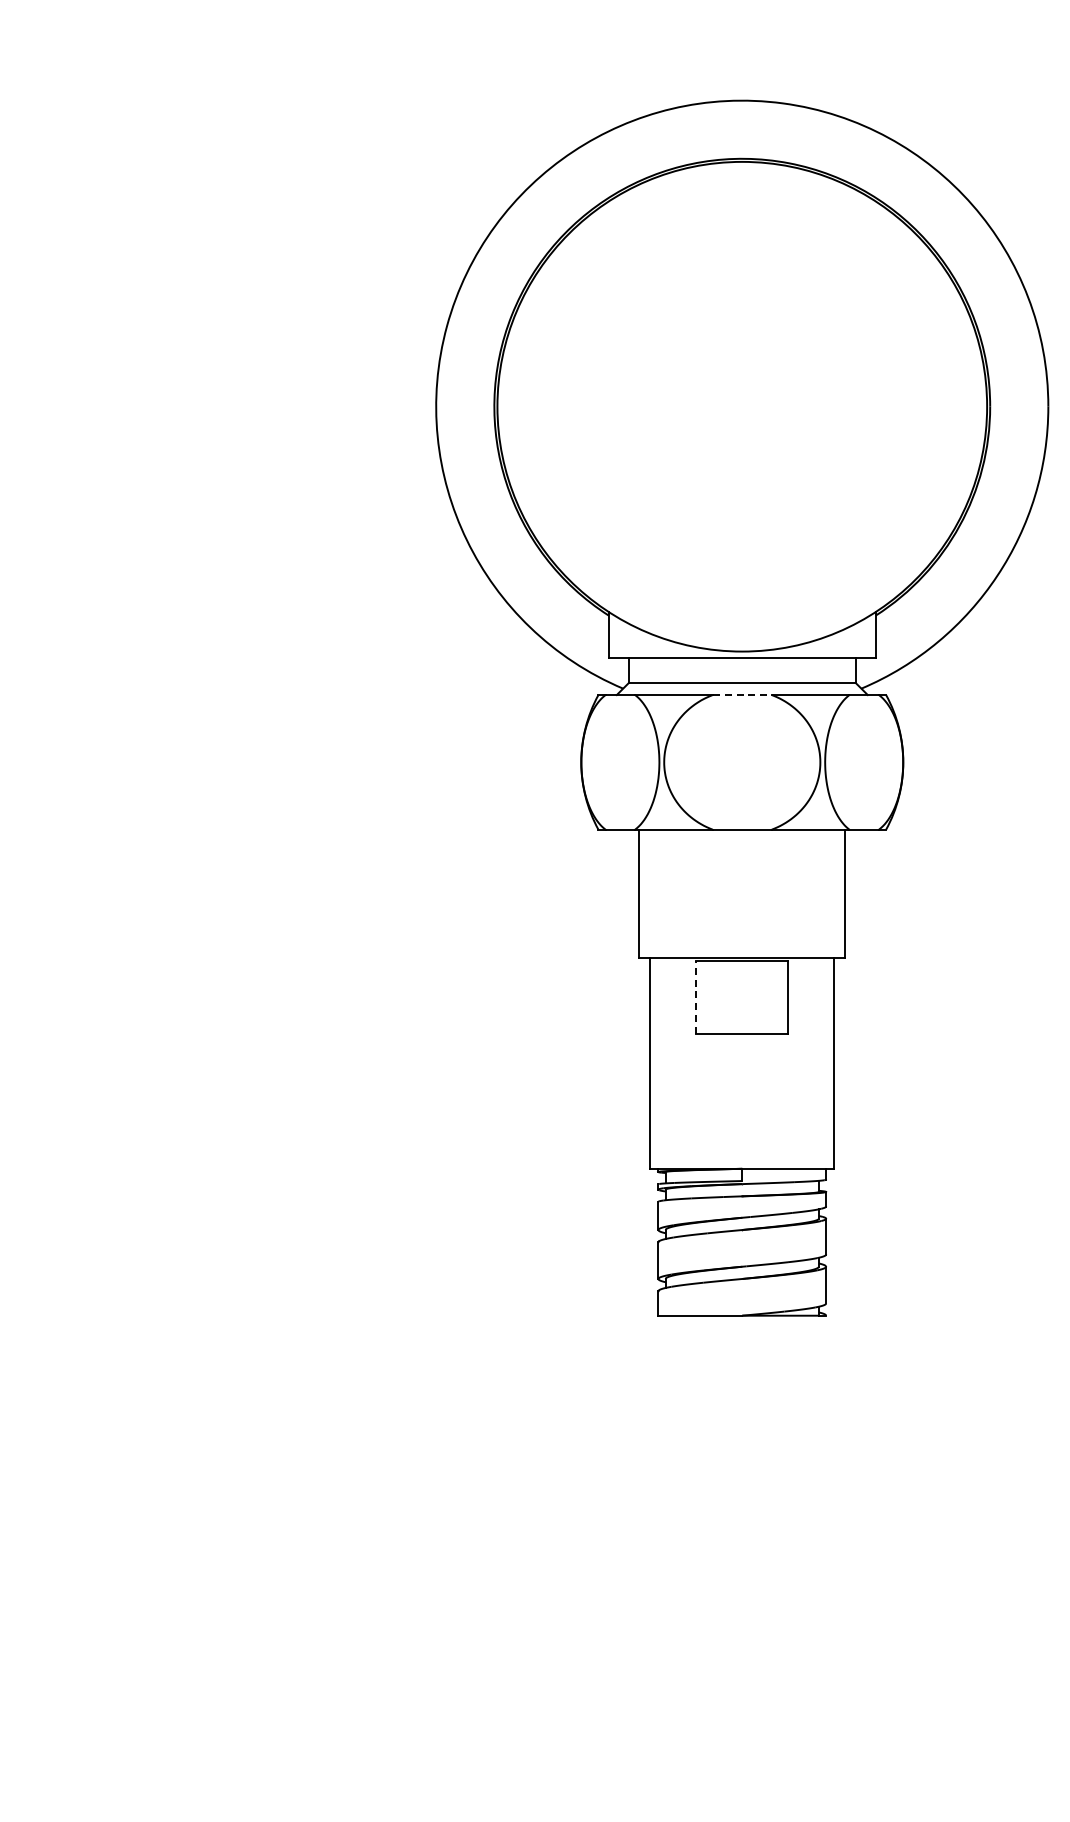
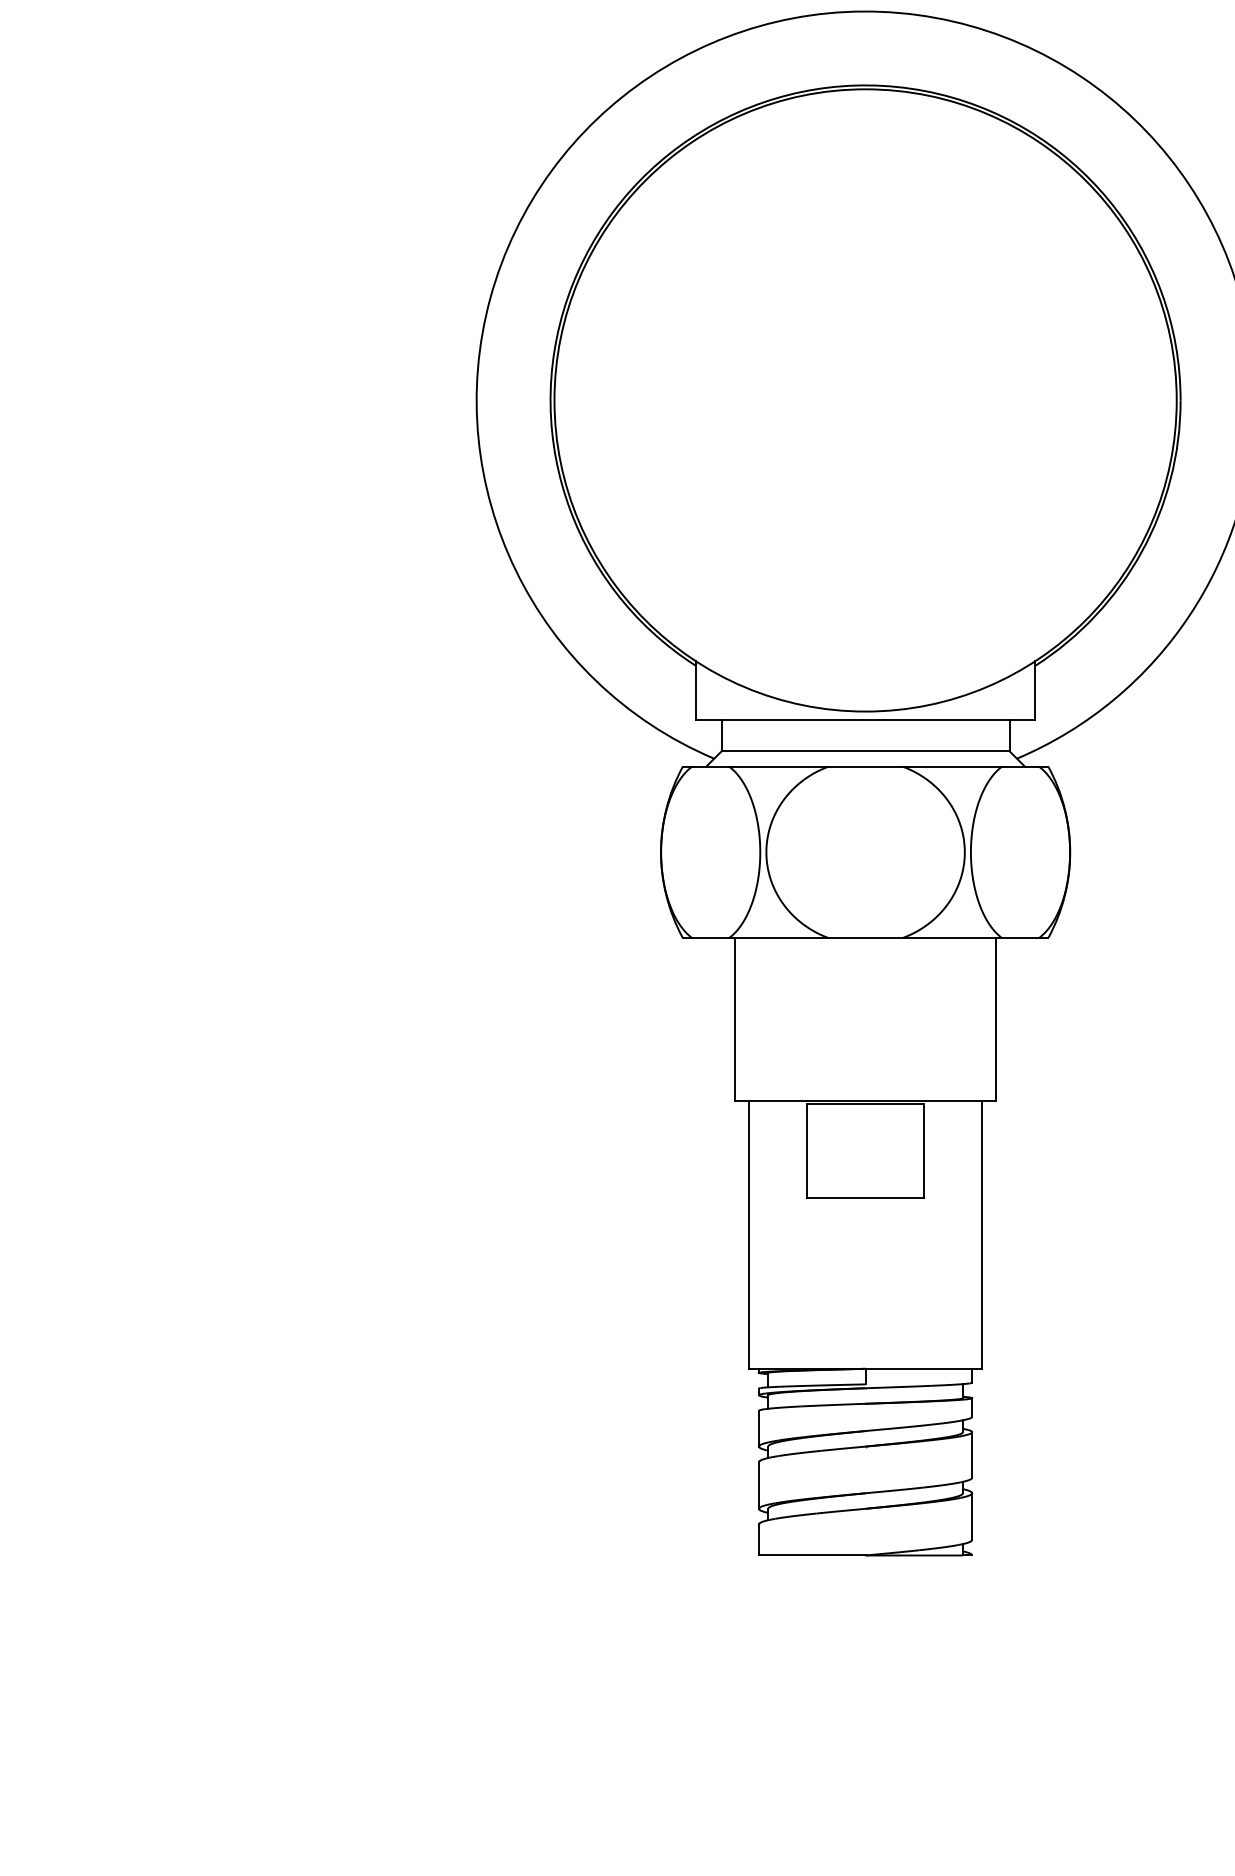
line: (742, 695) -> (865, 767), dashed -> solid
line: (696, 997) -> (807, 1151), dashed -> solid

